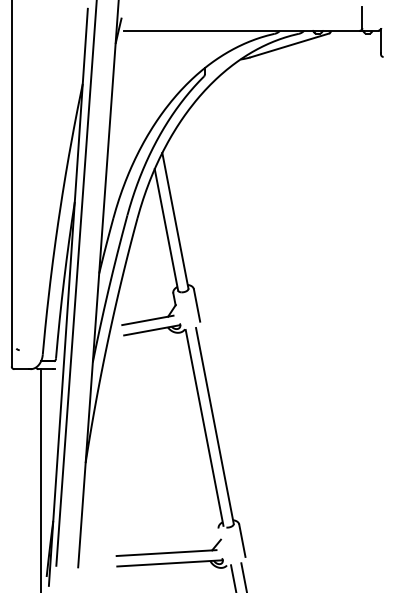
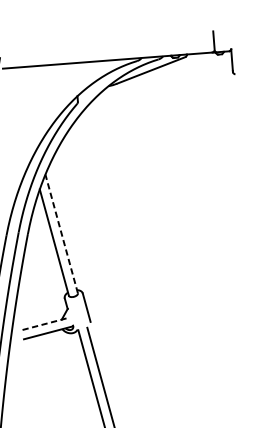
line: (175, 220) -> (61, 233), solid -> dashed
line: (147, 320) -> (43, 324), solid -> dashed

